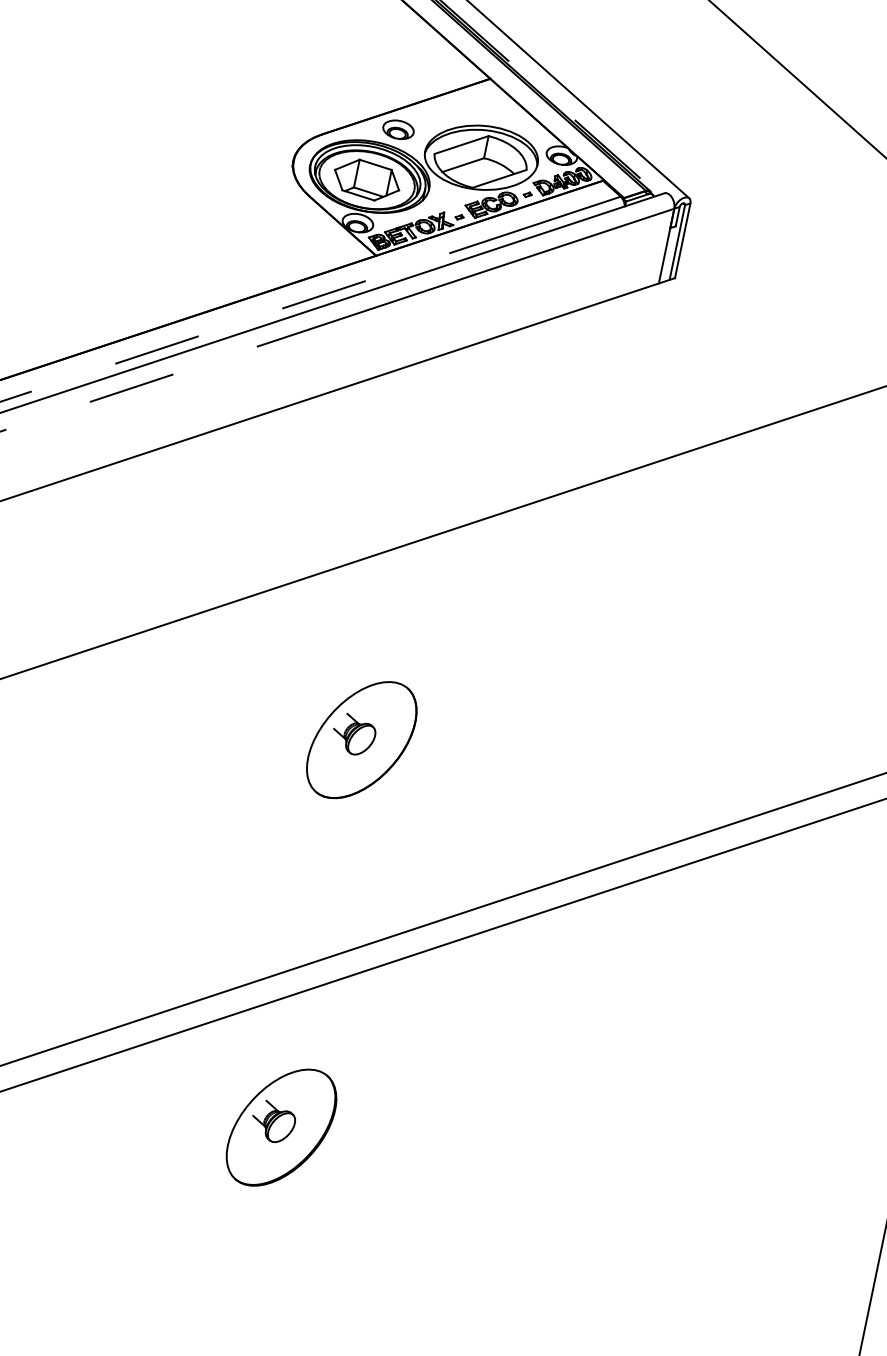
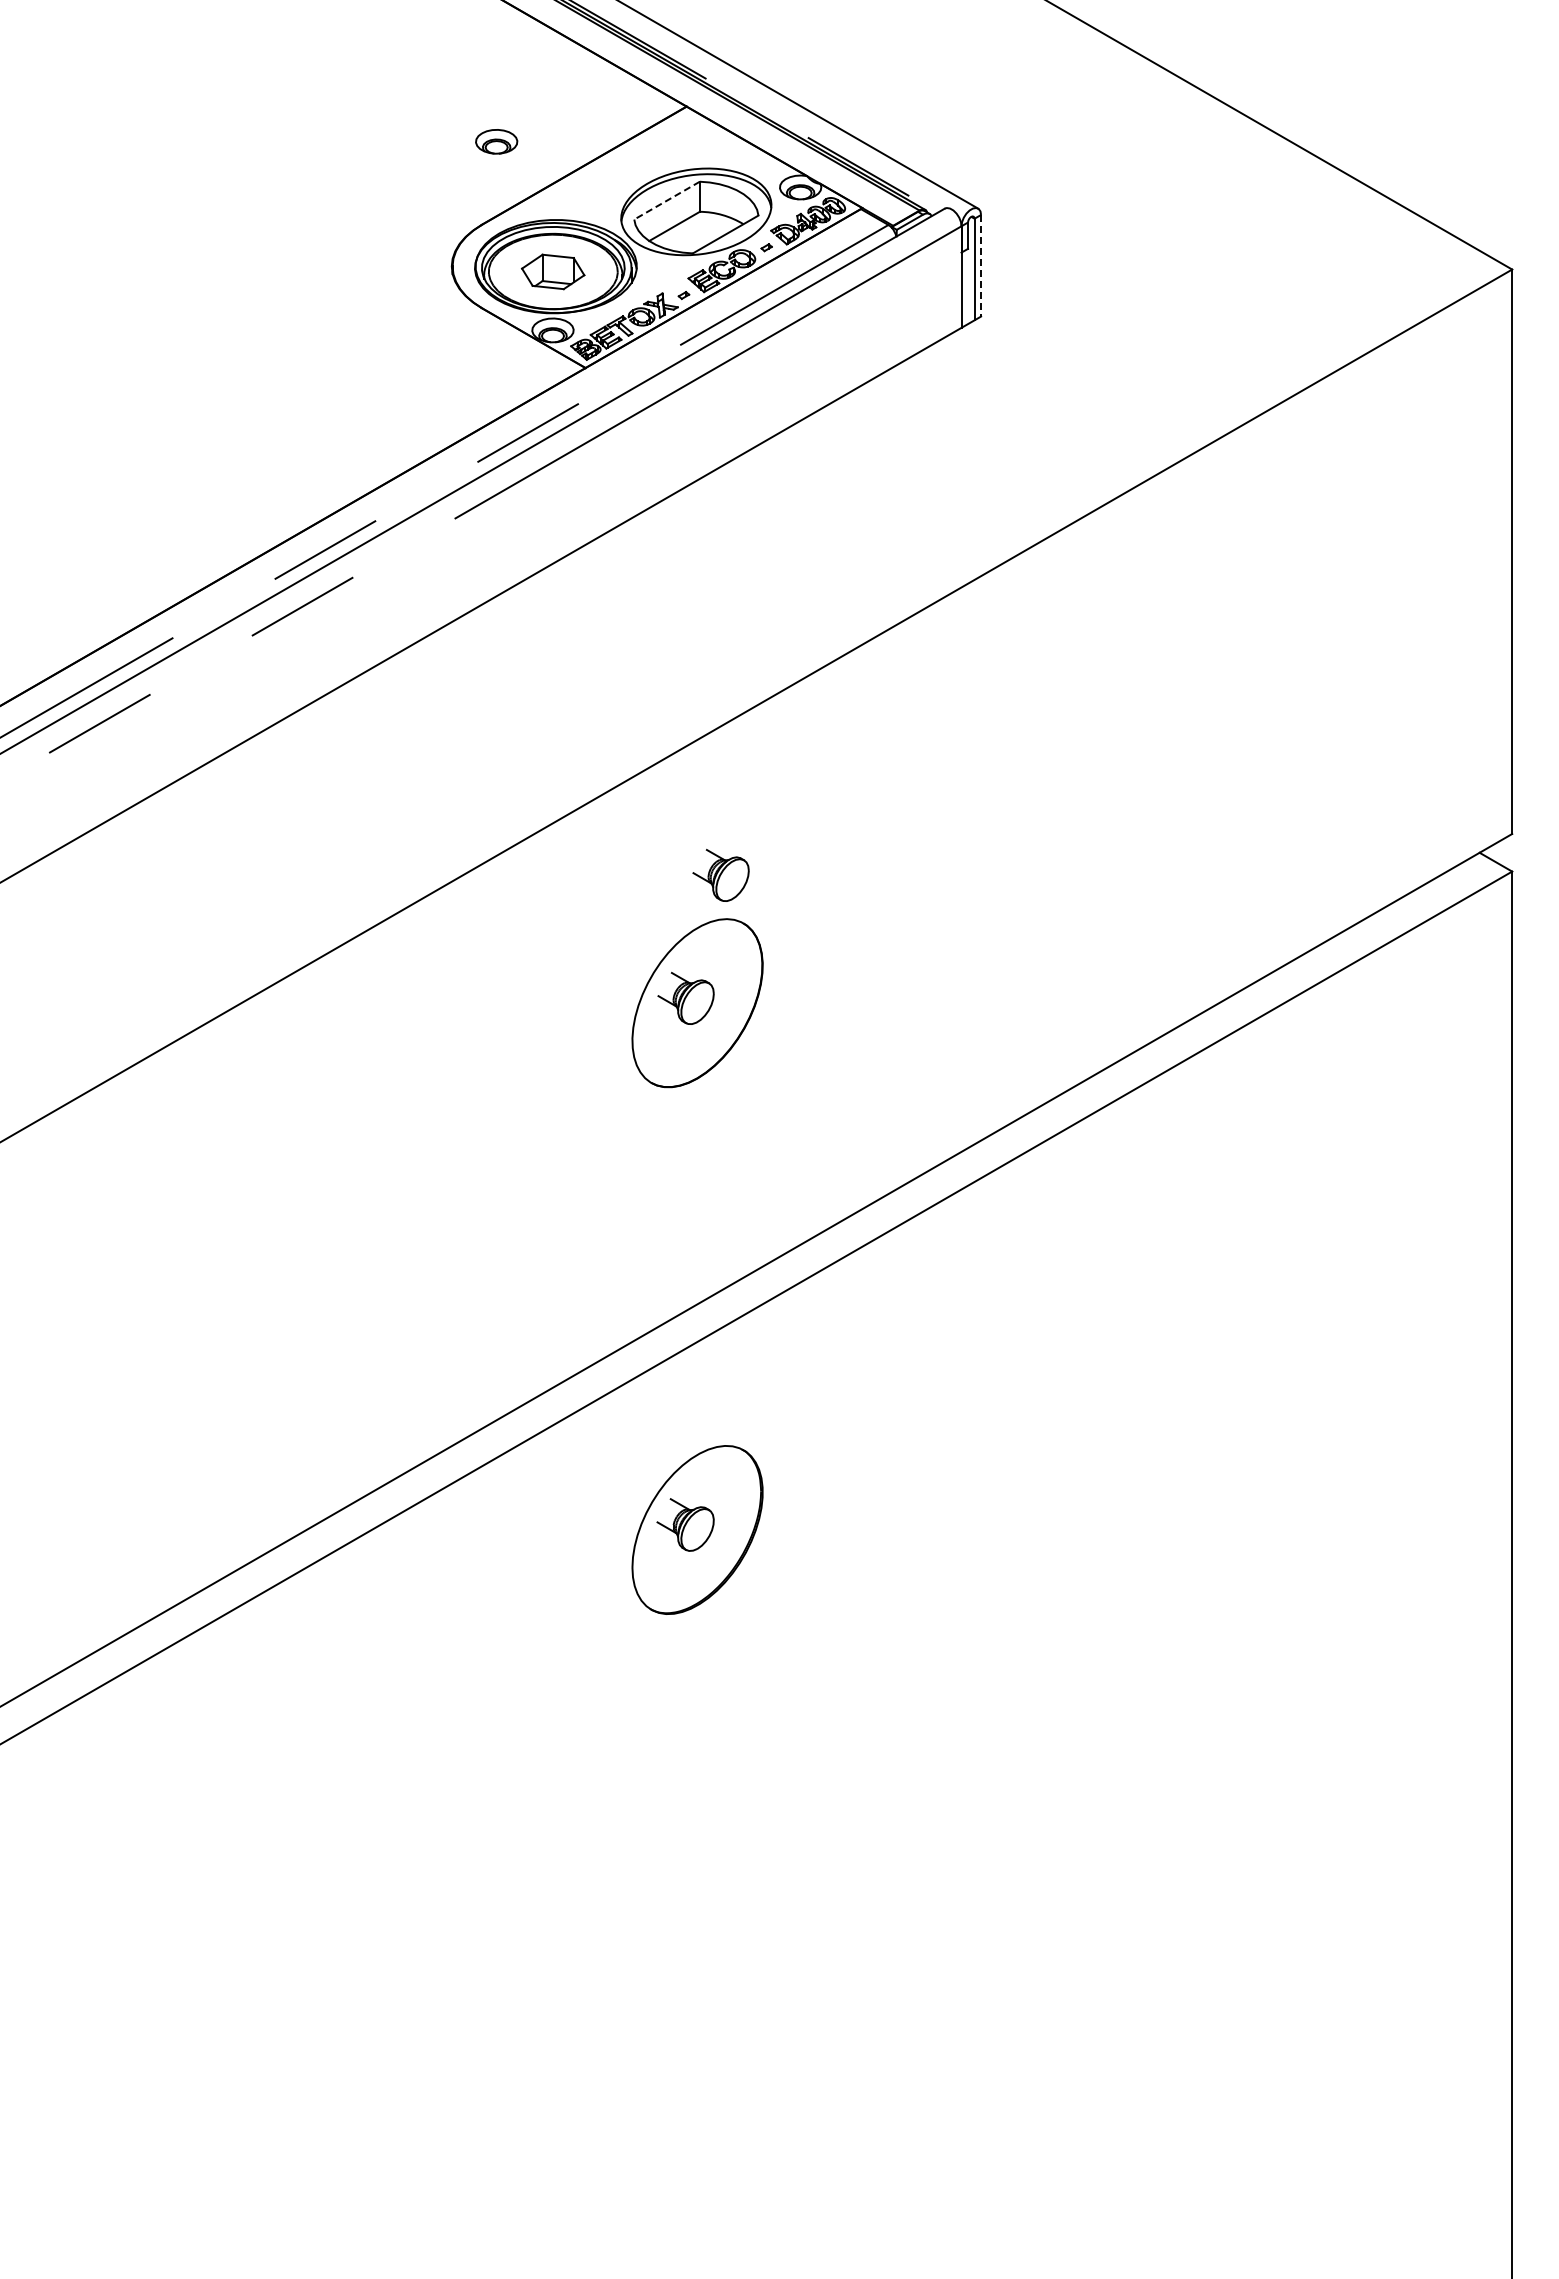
part: (398, 129) -> (496, 141), moved
line: (461, 144) -> (667, 200), solid -> dashed
part: (366, 179) -> (552, 271), size x0.7
line: (683, 240) -> (981, 265), solid -> dashed
part: (398, 648) -> (720, 874), added

